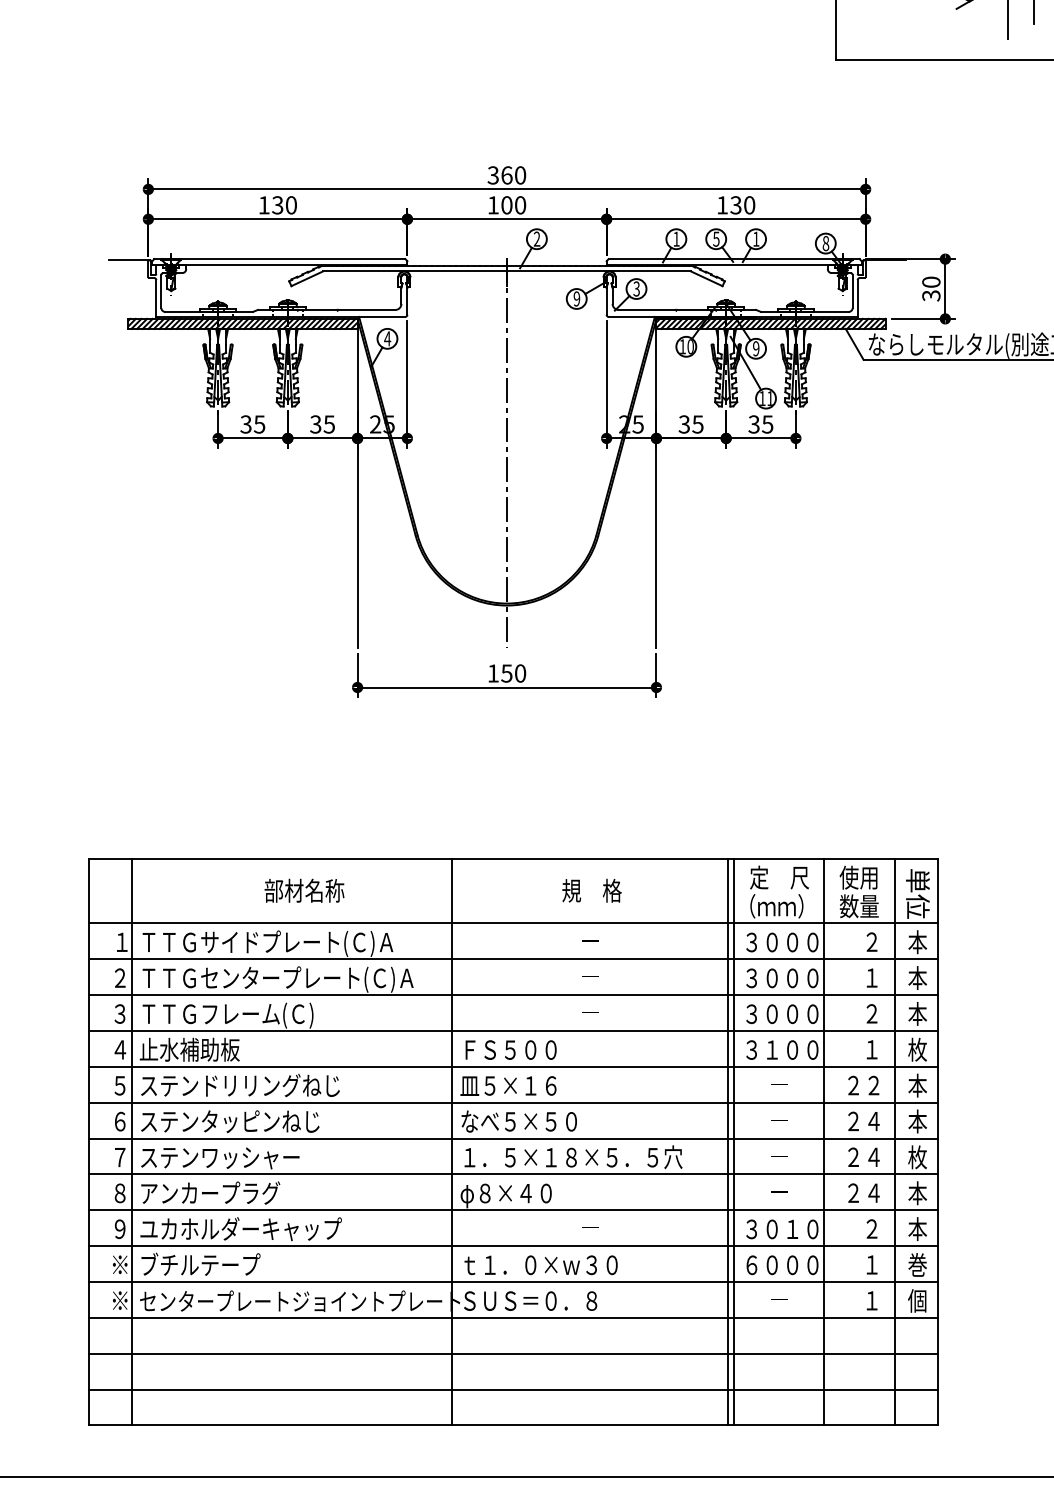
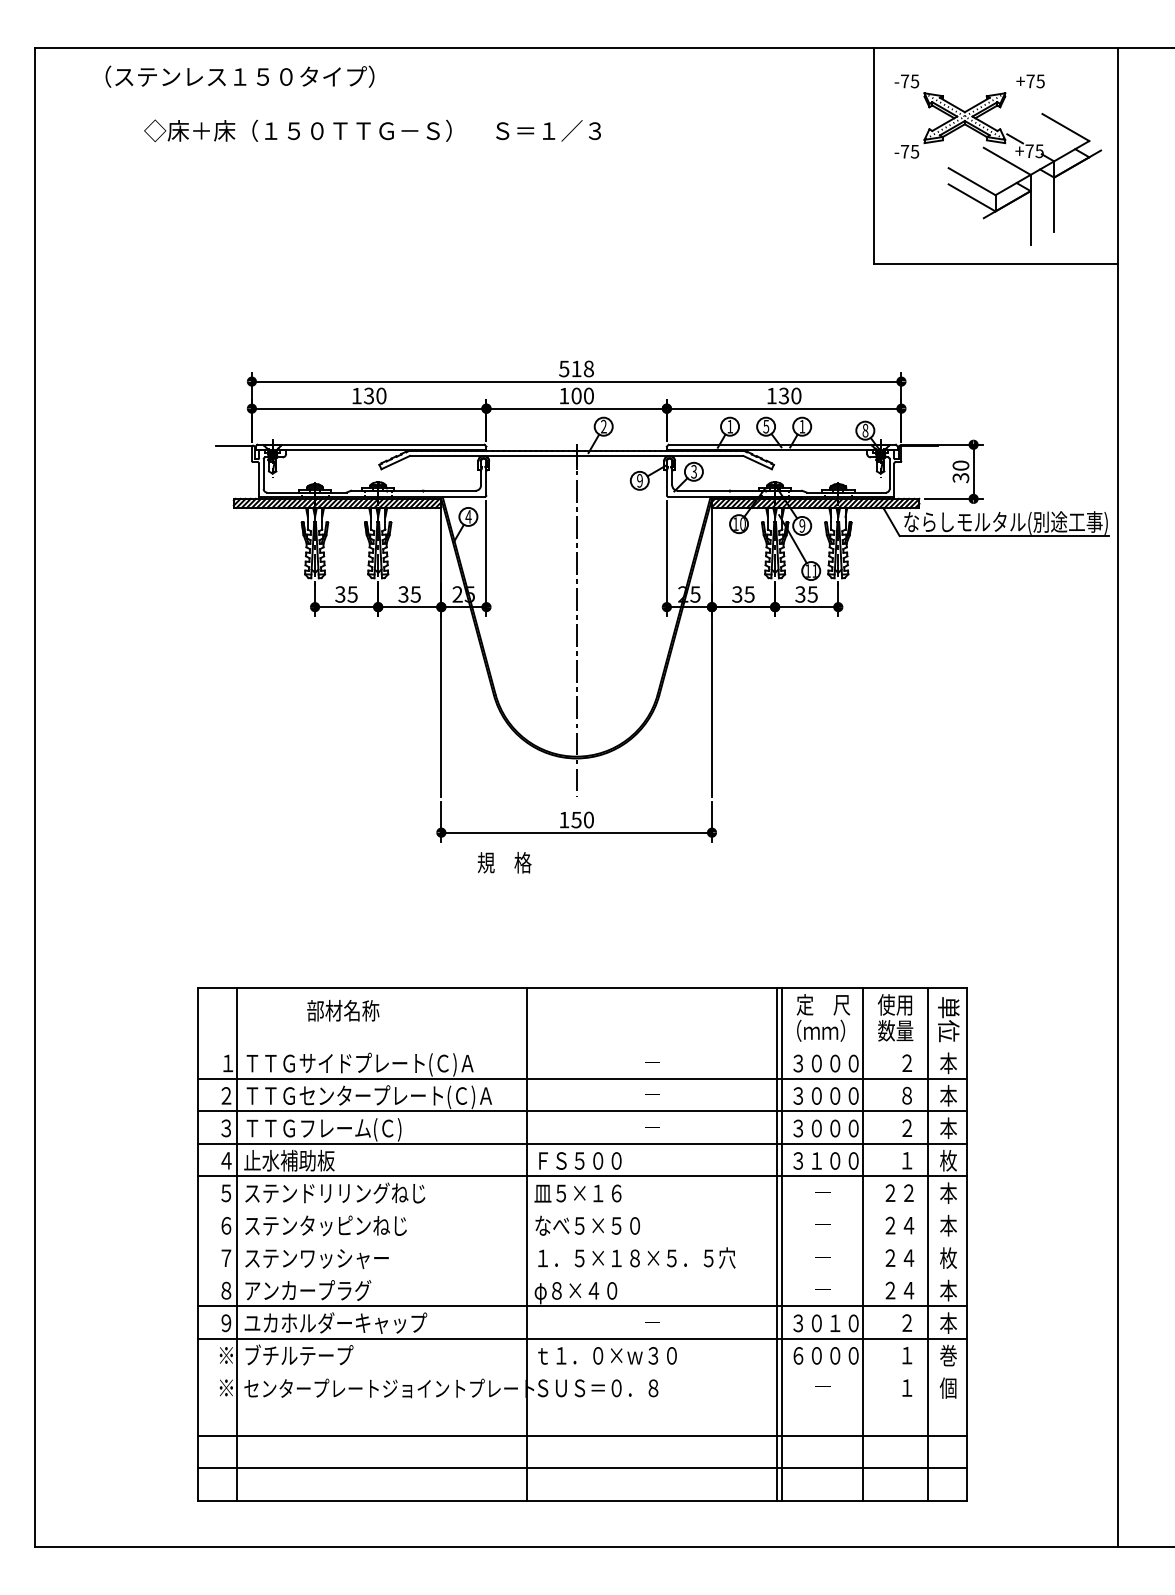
text: (506, 174) -> (576, 368), 360 -> 518
text: (304, 890) -> (343, 1010), moved
text: (591, 890) -> (504, 862), moved
line: (513, 923) -> (582, 1046), removed
text: (872, 977) -> (907, 1095), １ -> ８
line: (513, 1102) -> (582, 1208), removed
line: (513, 1138) -> (582, 1241), removed
line: (513, 1174) -> (582, 1273), removed
line: (513, 1282) -> (582, 1371), removed
line: (513, 1317) -> (582, 1403), removed

